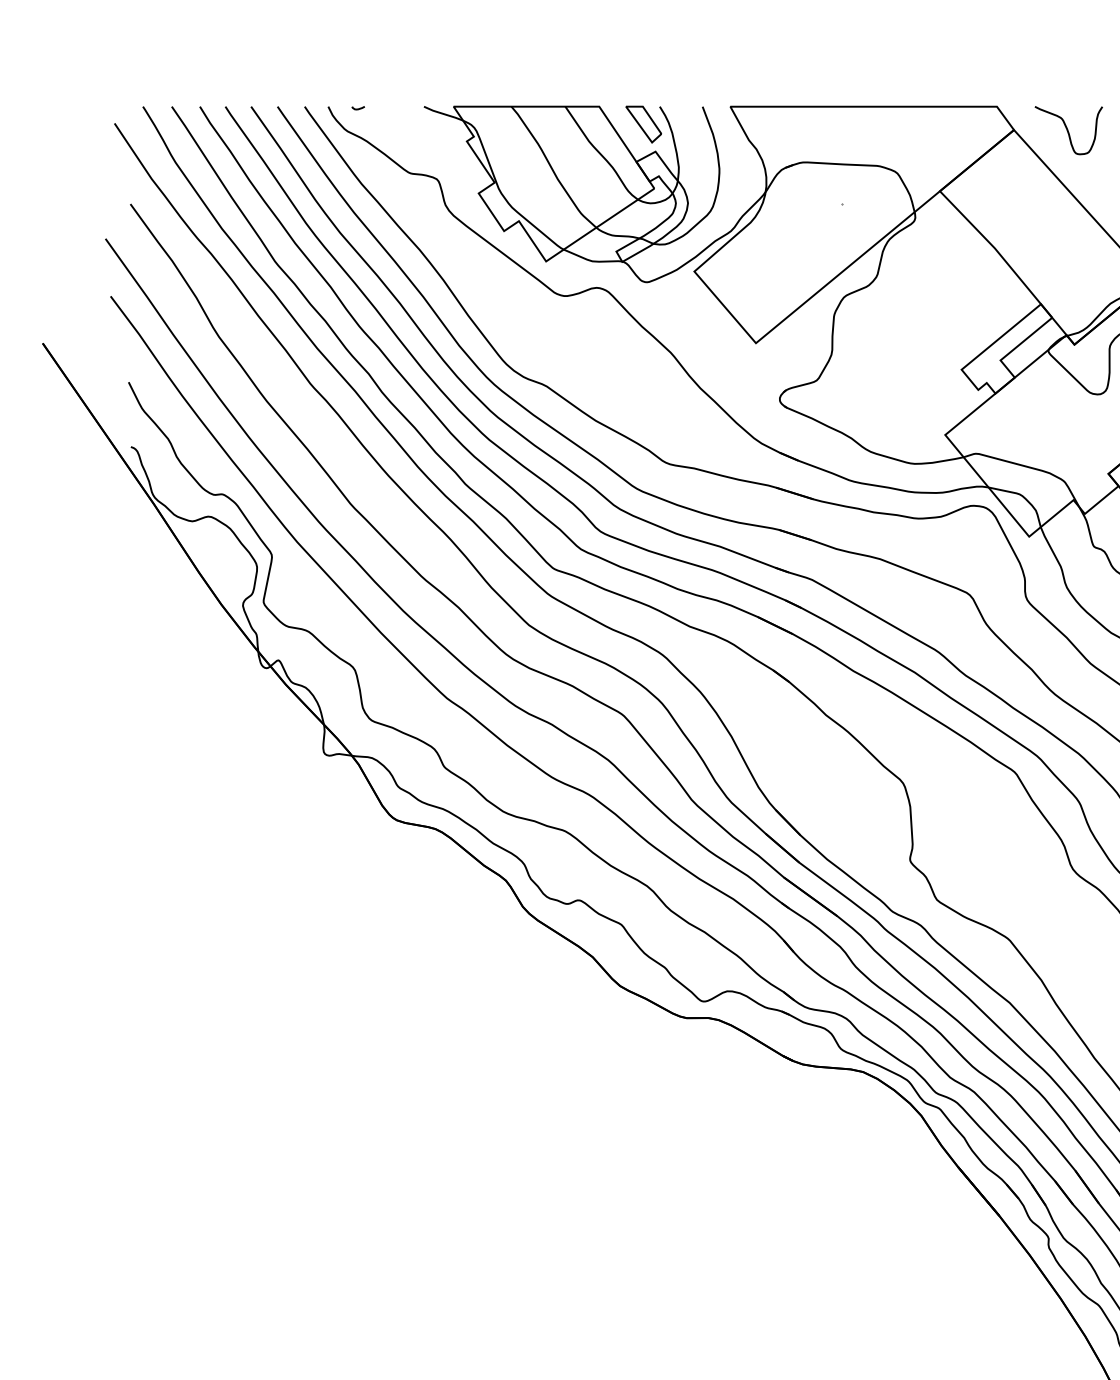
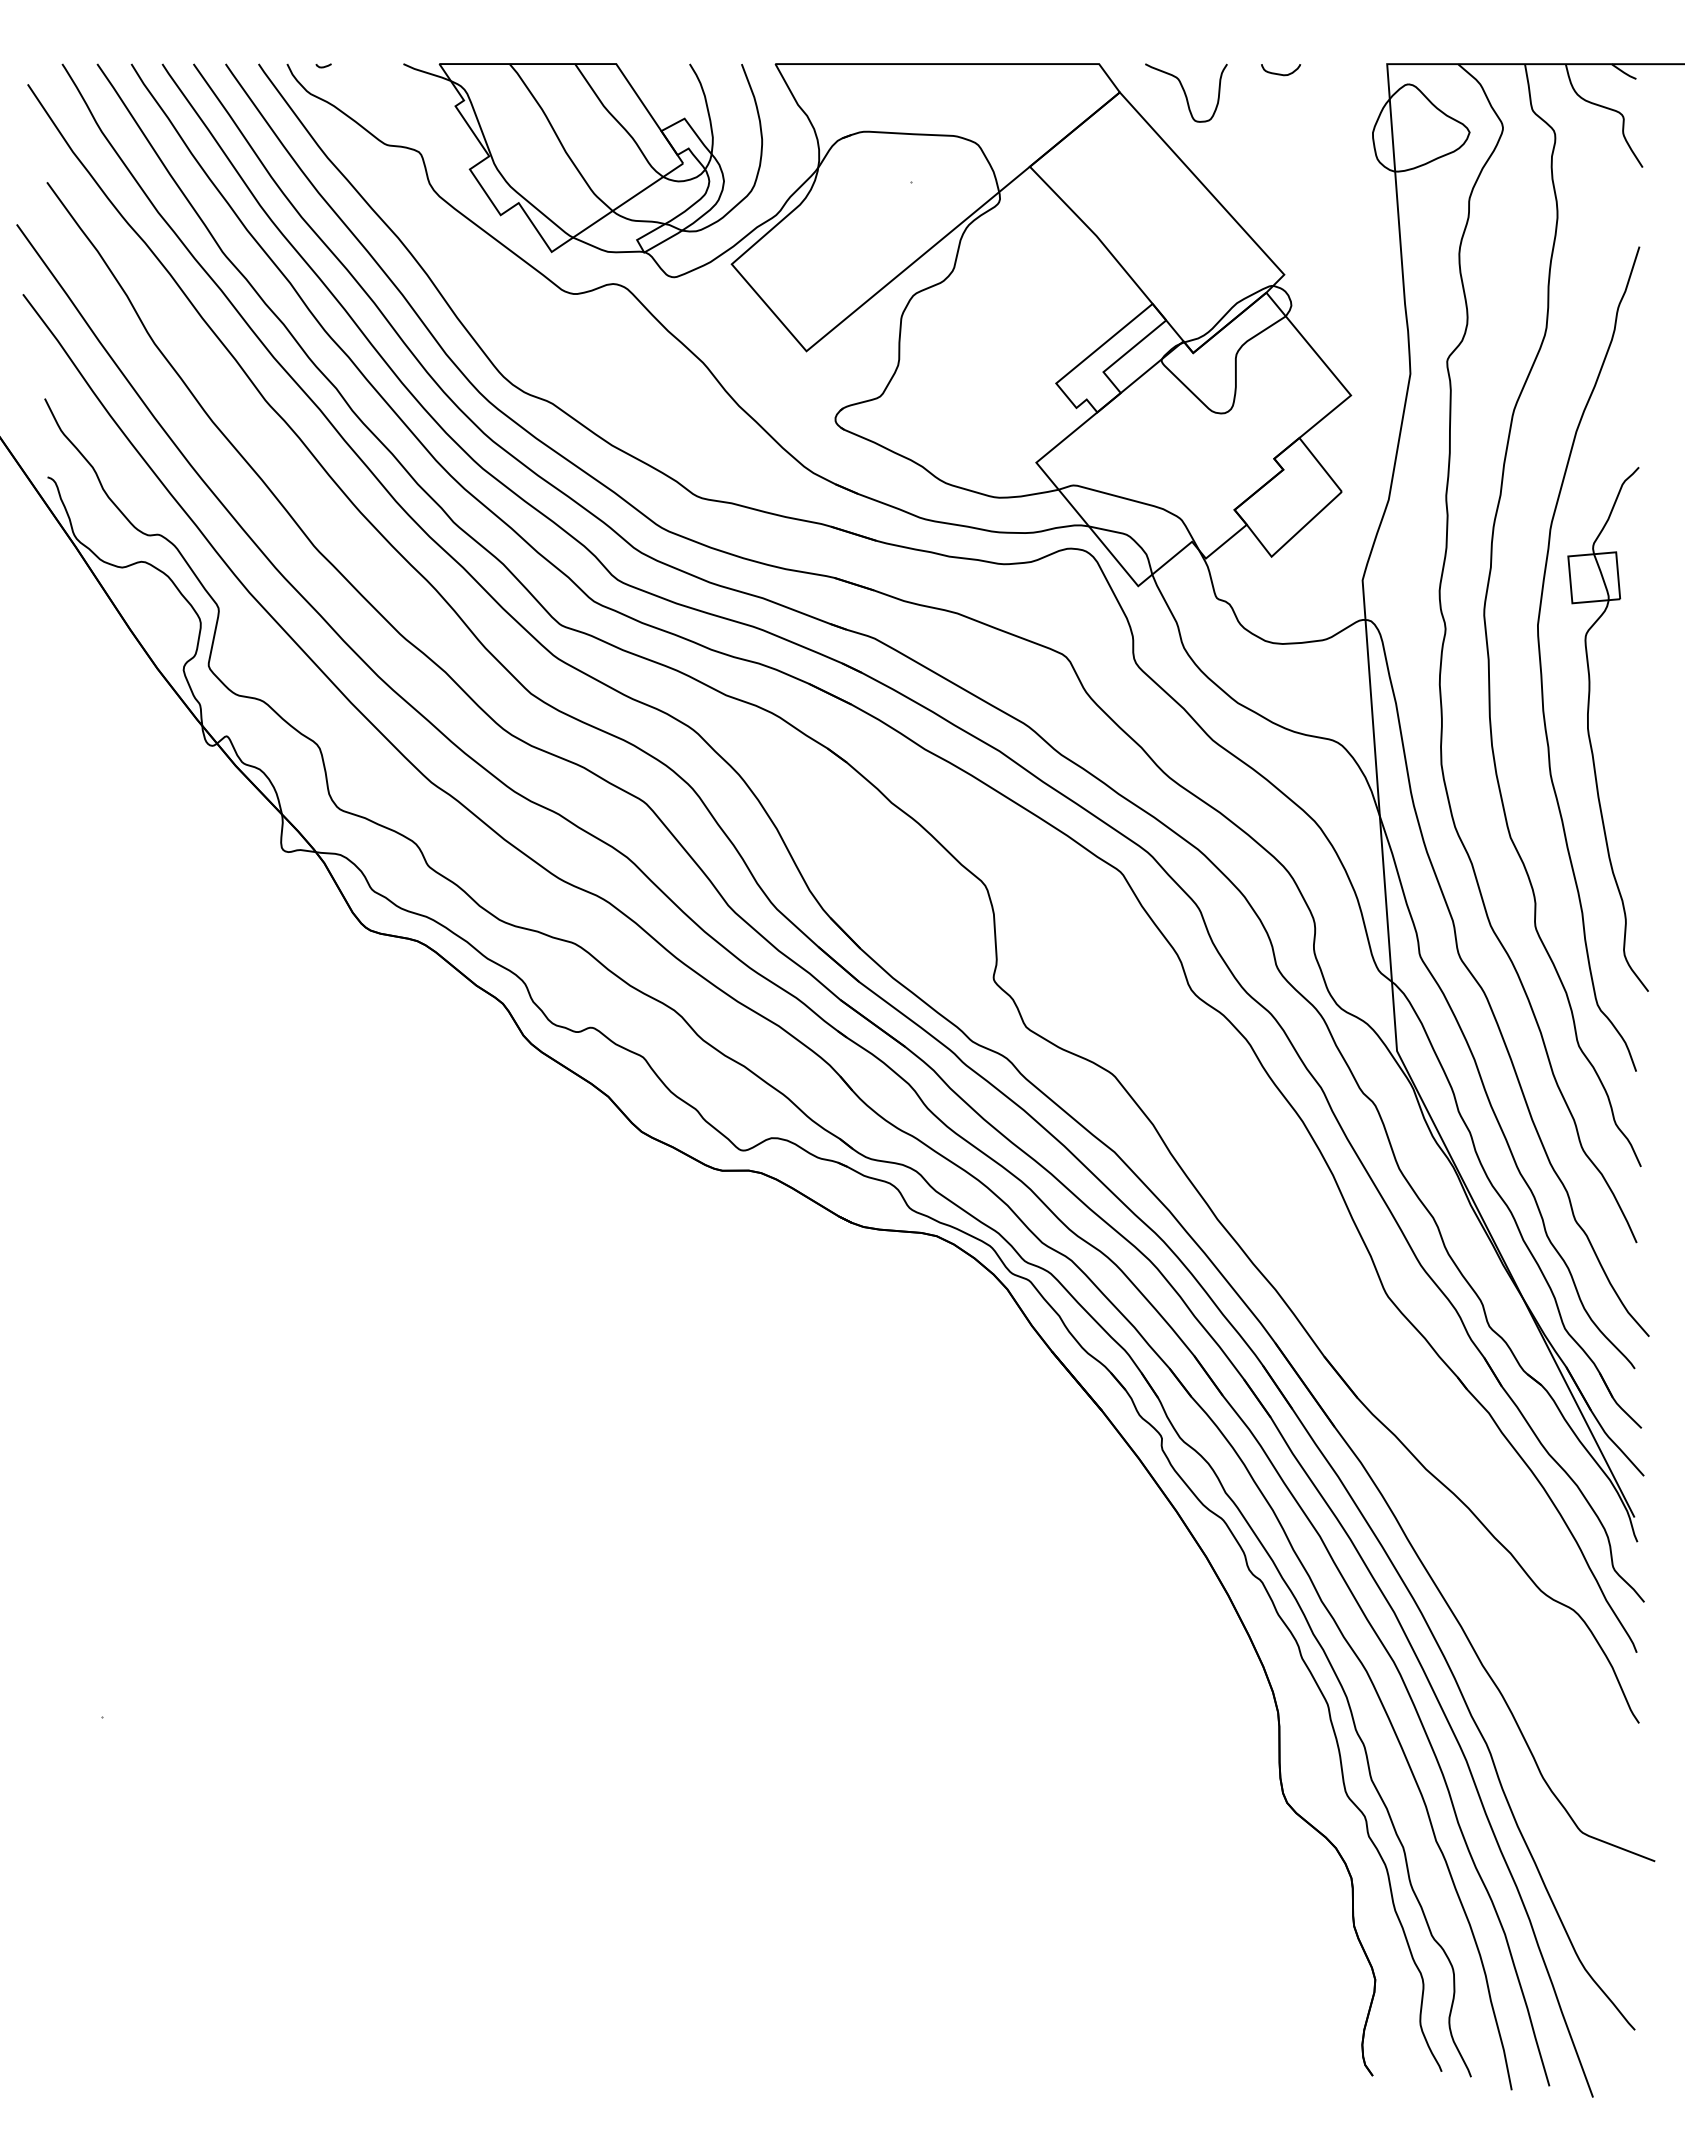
part: (643, 124) -> (670, 85), removed

